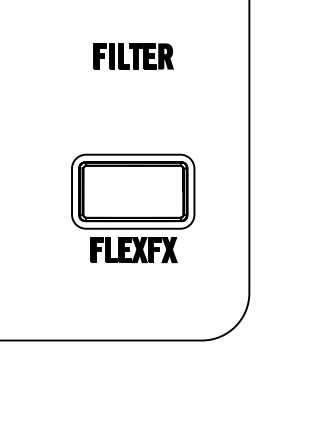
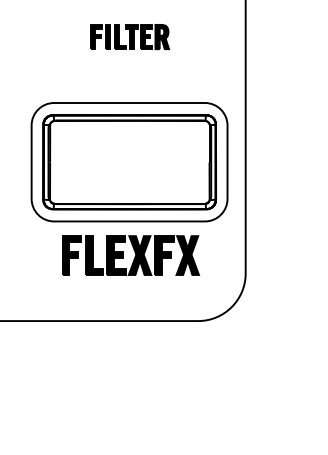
part: (133, 207) -> (129, 188), size x1.6

